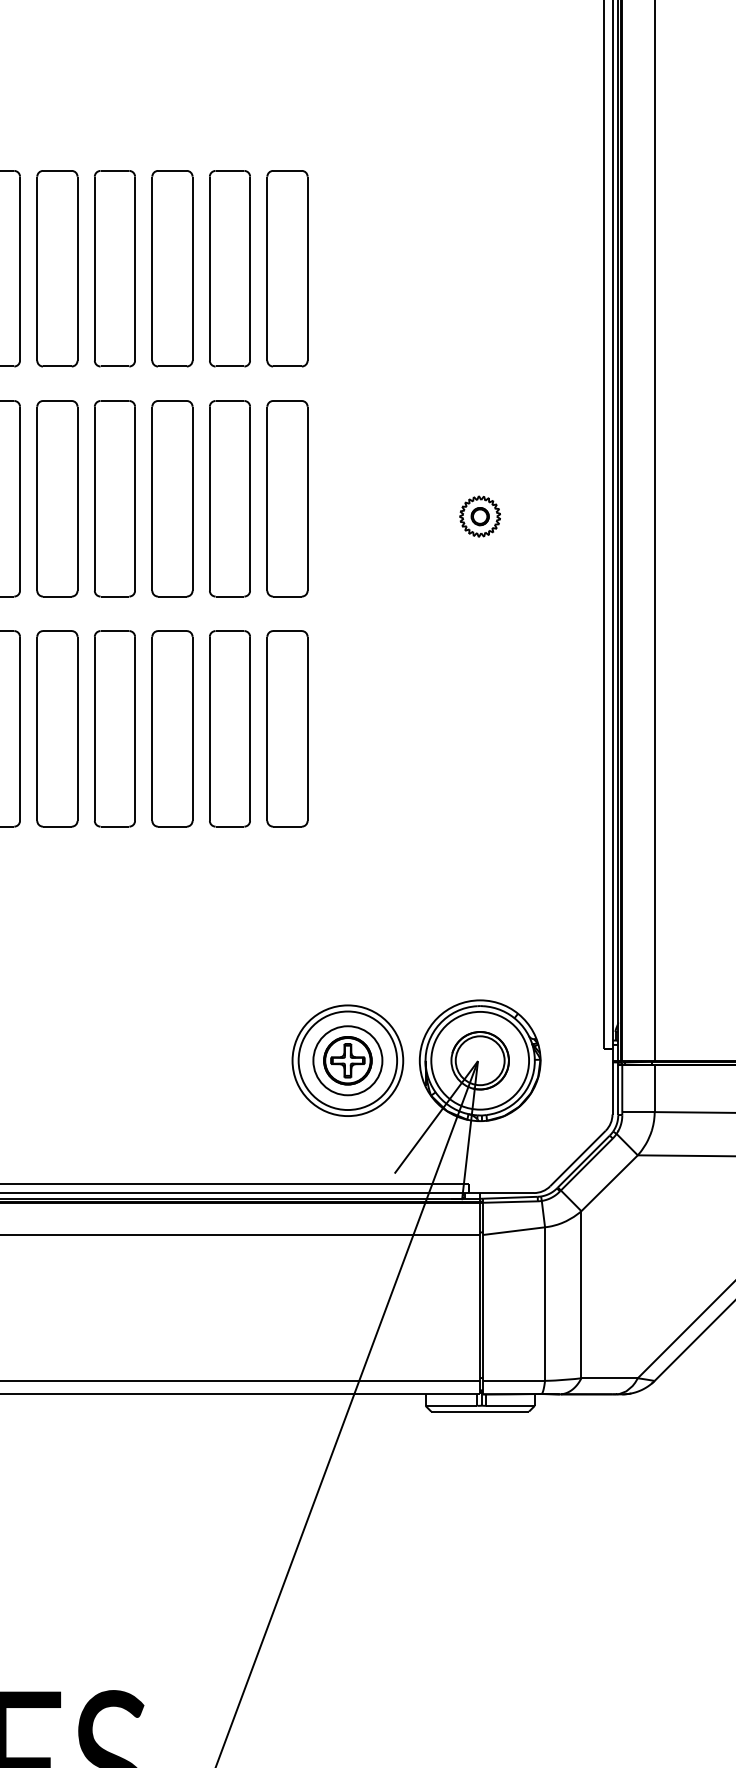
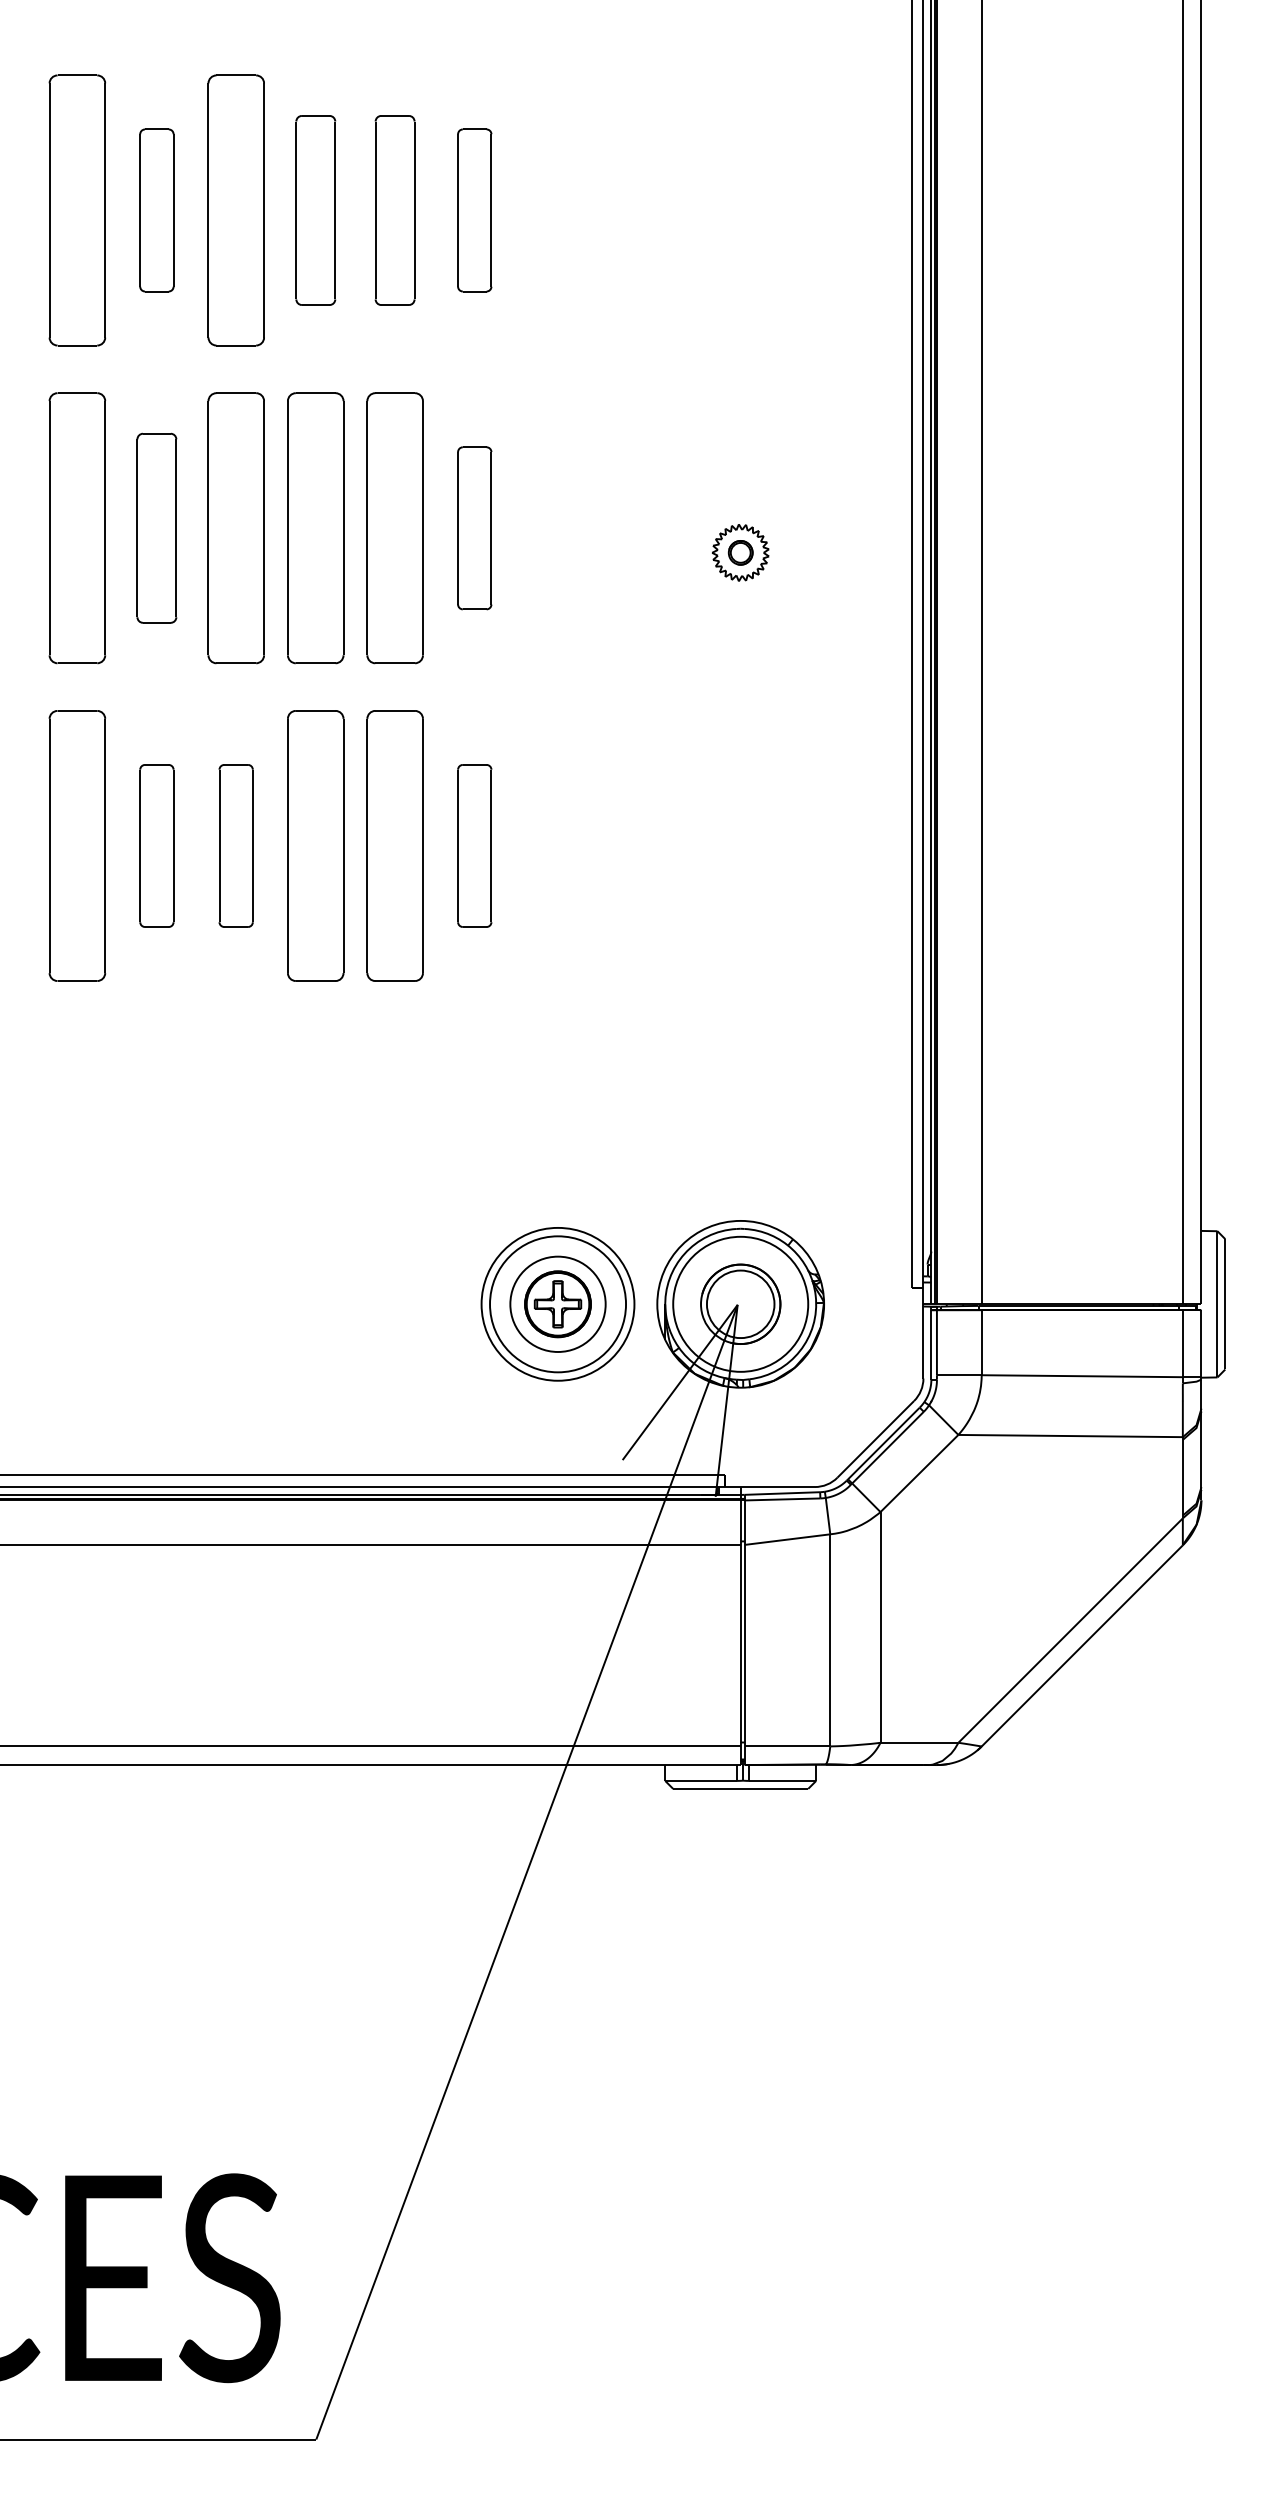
part: (57, 268) -> (156, 210), size x0.6
part: (172, 268) -> (315, 210), size x0.7
part: (229, 268) -> (394, 210), size x0.7
part: (287, 268) -> (474, 210), size x0.6
part: (57, 498) -> (156, 528), size x0.7
part: (287, 498) -> (474, 528), size x0.6
part: (57, 728) -> (156, 845), size x0.6
part: (114, 728) -> (235, 845), size x0.6
part: (287, 728) -> (474, 845), size x0.6

